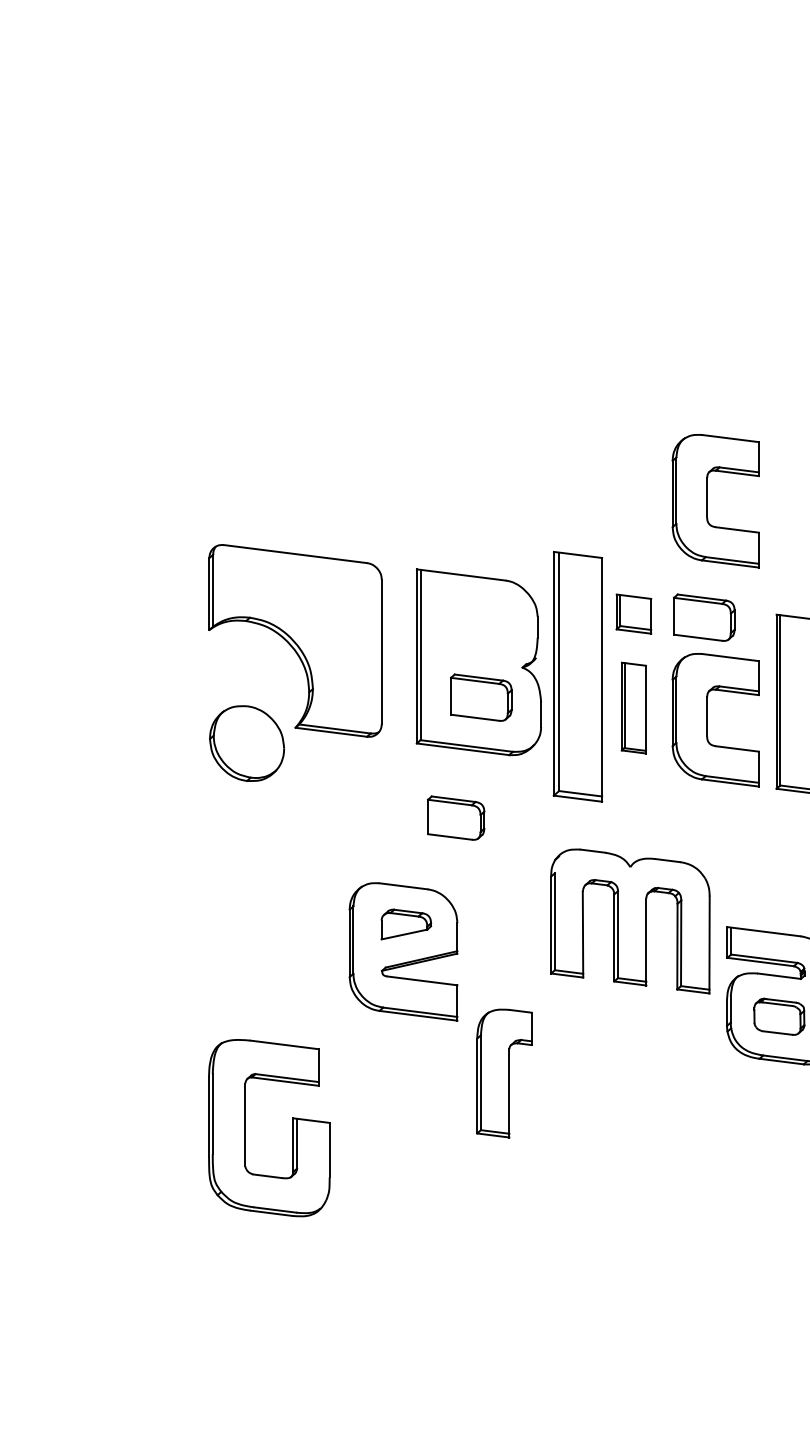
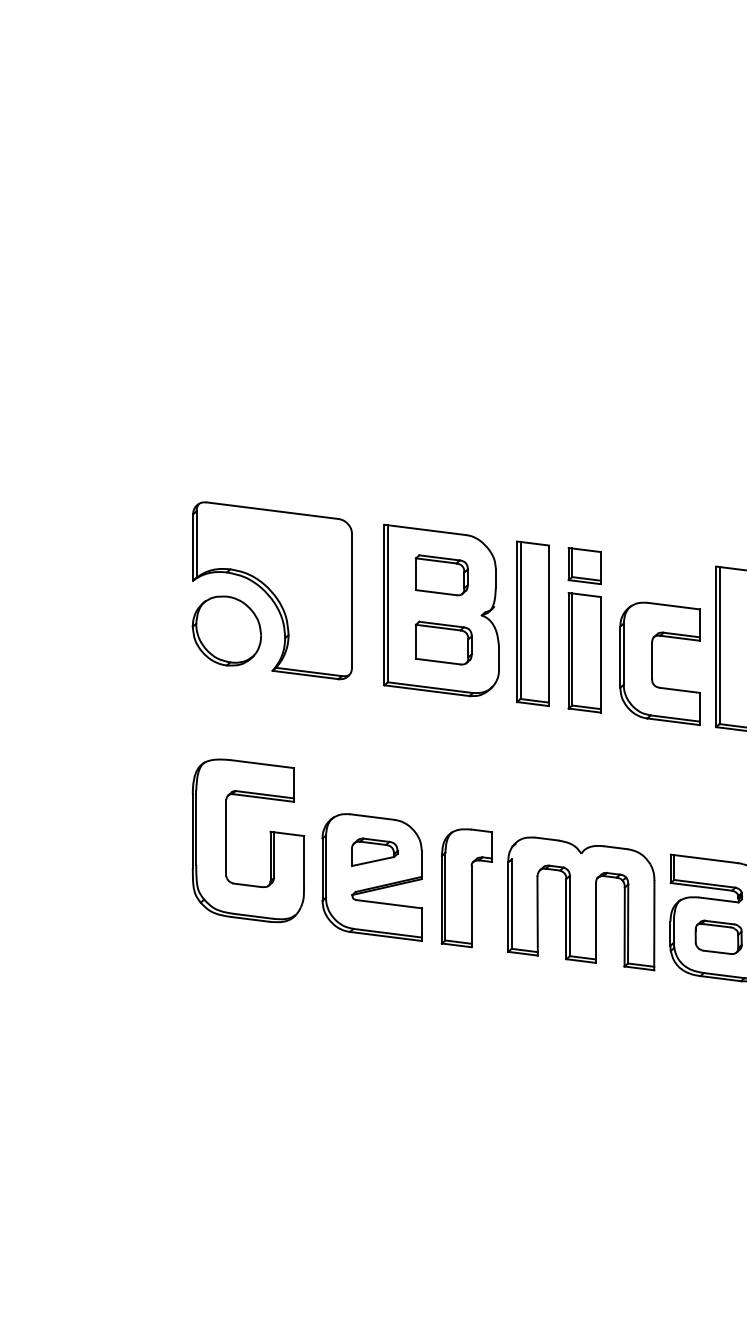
part: (707, 501) -> (652, 462), removed
part: (704, 617) -> (649, 569), removed
part: (577, 676) -> (532, 623), size x0.71
part: (633, 707) -> (584, 652), size x1.43
part: (246, 743) -> (226, 630), moved
part: (456, 817) -> (442, 574), moved
part: (630, 921) -> (581, 903), moved
part: (504, 1073) -> (467, 888), moved
part: (292, 1128) -> (269, 841), moved

